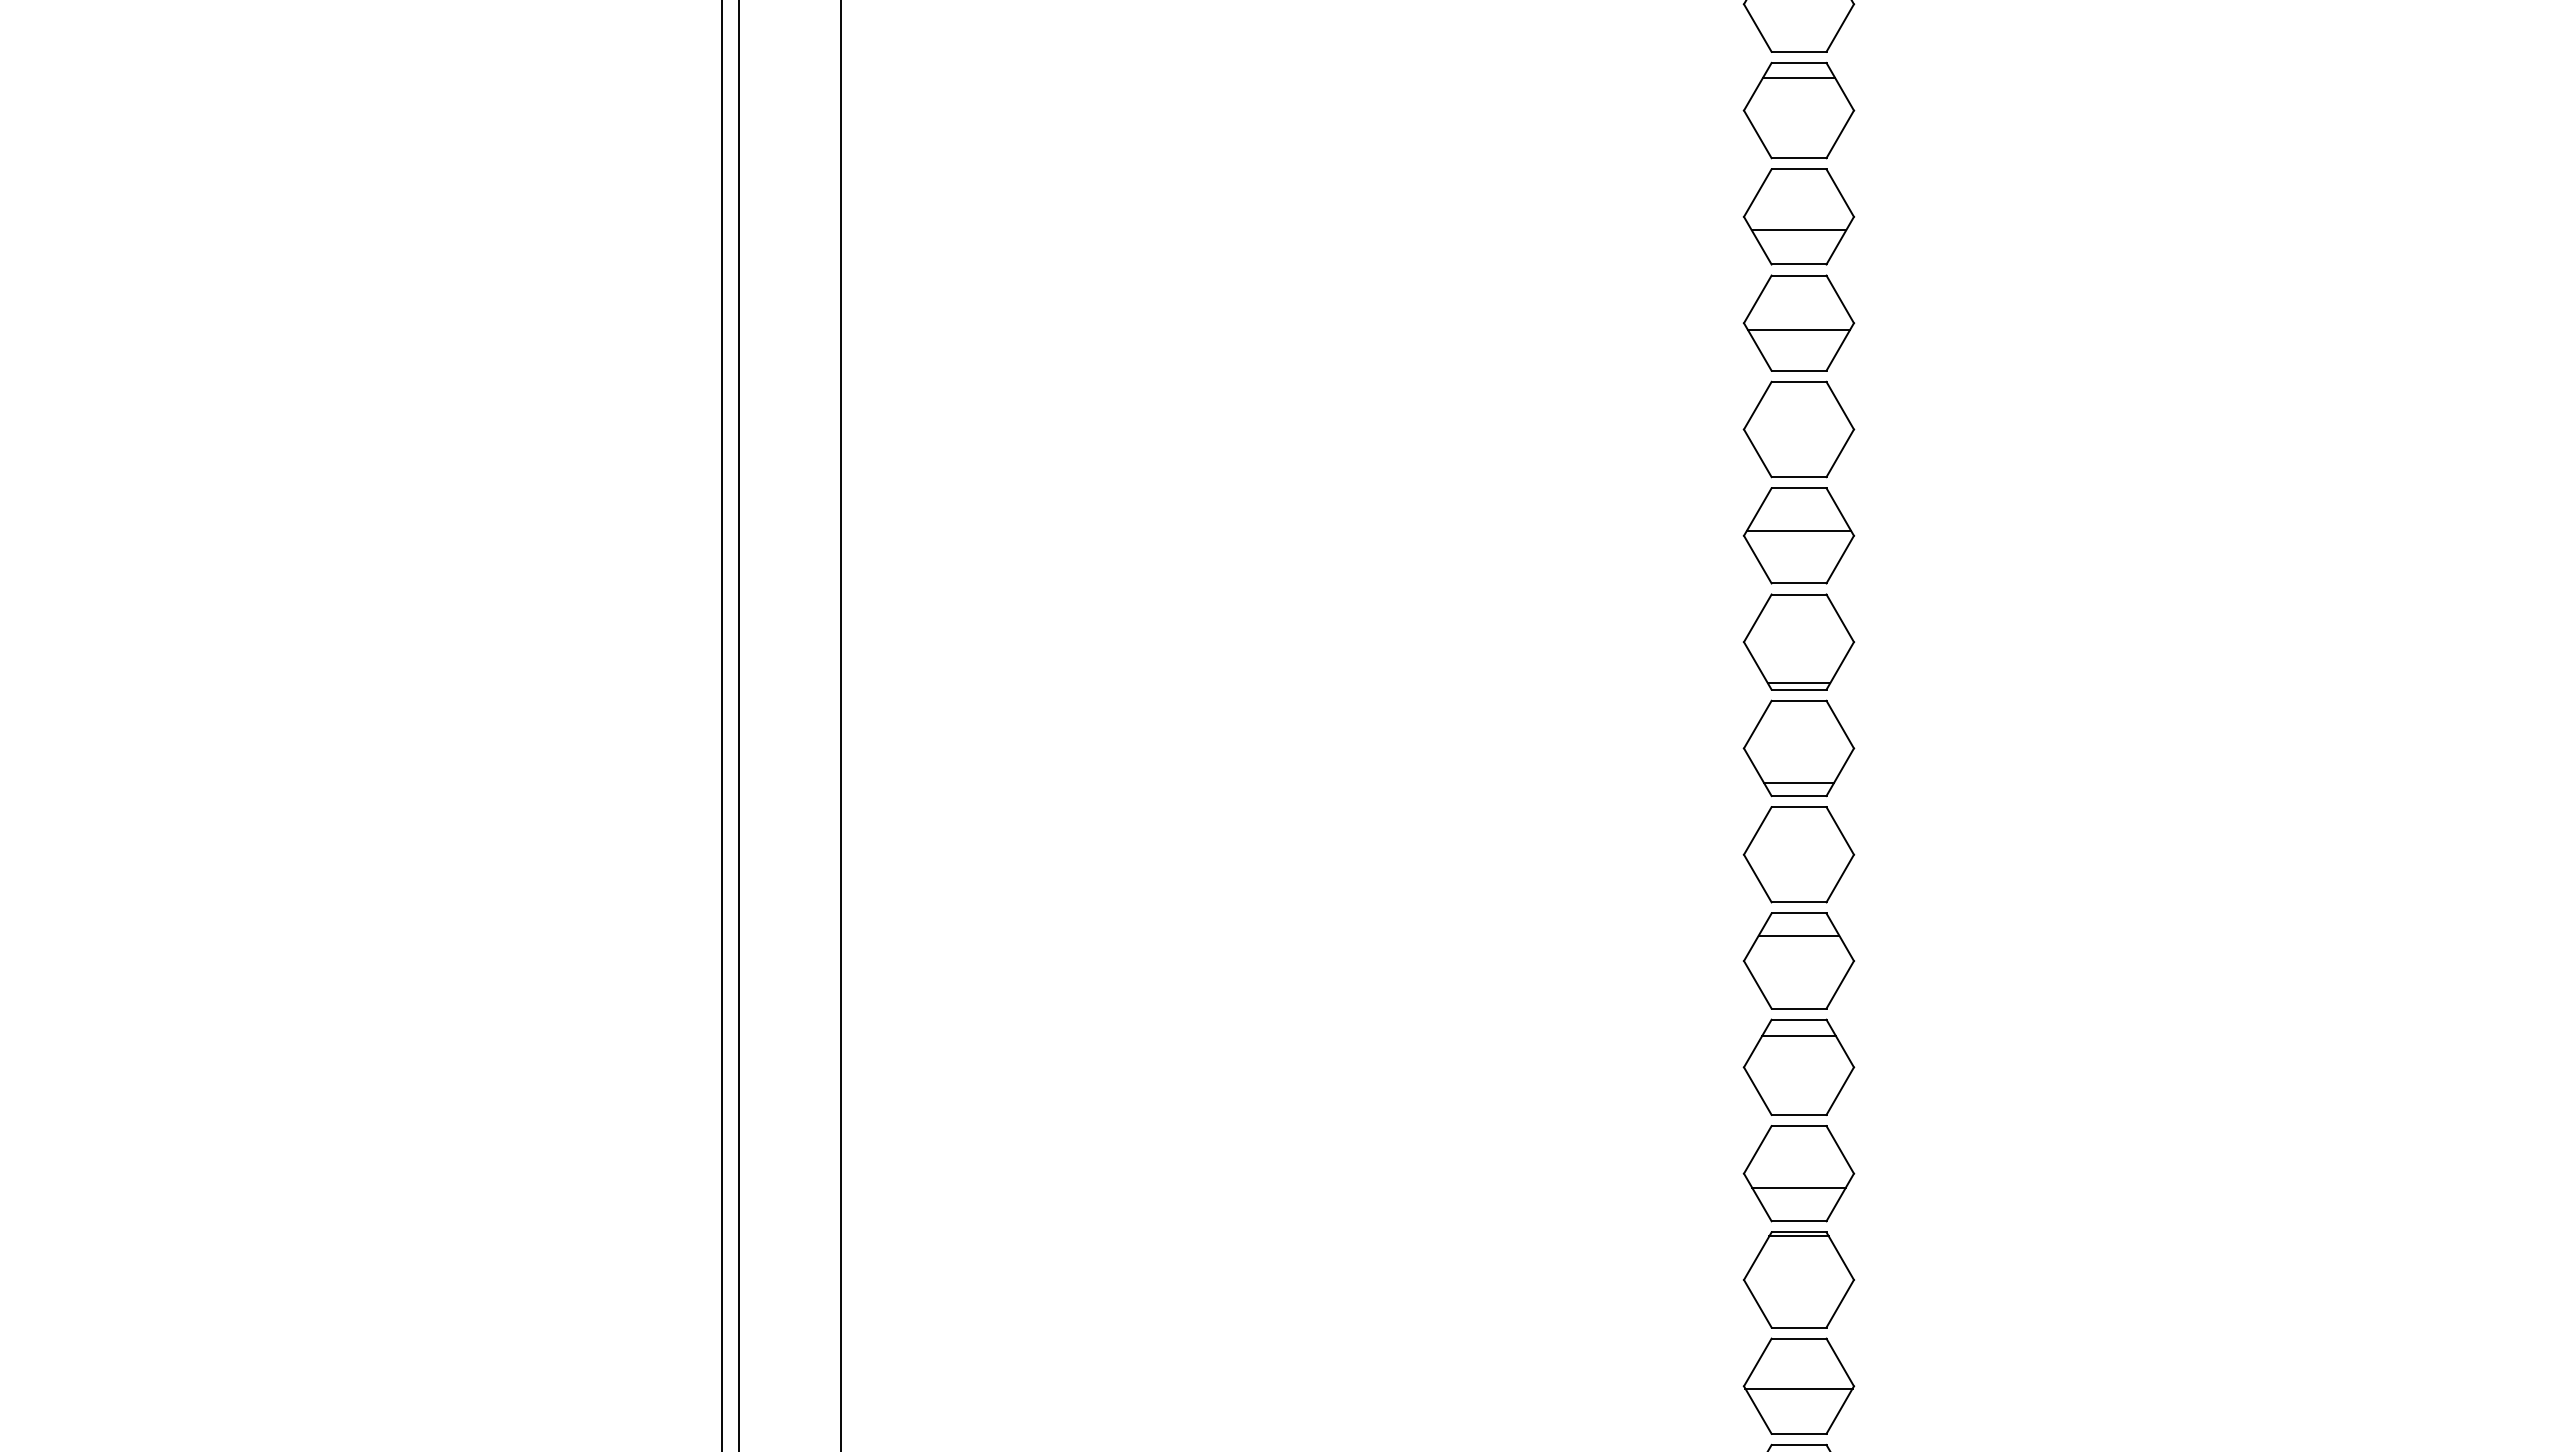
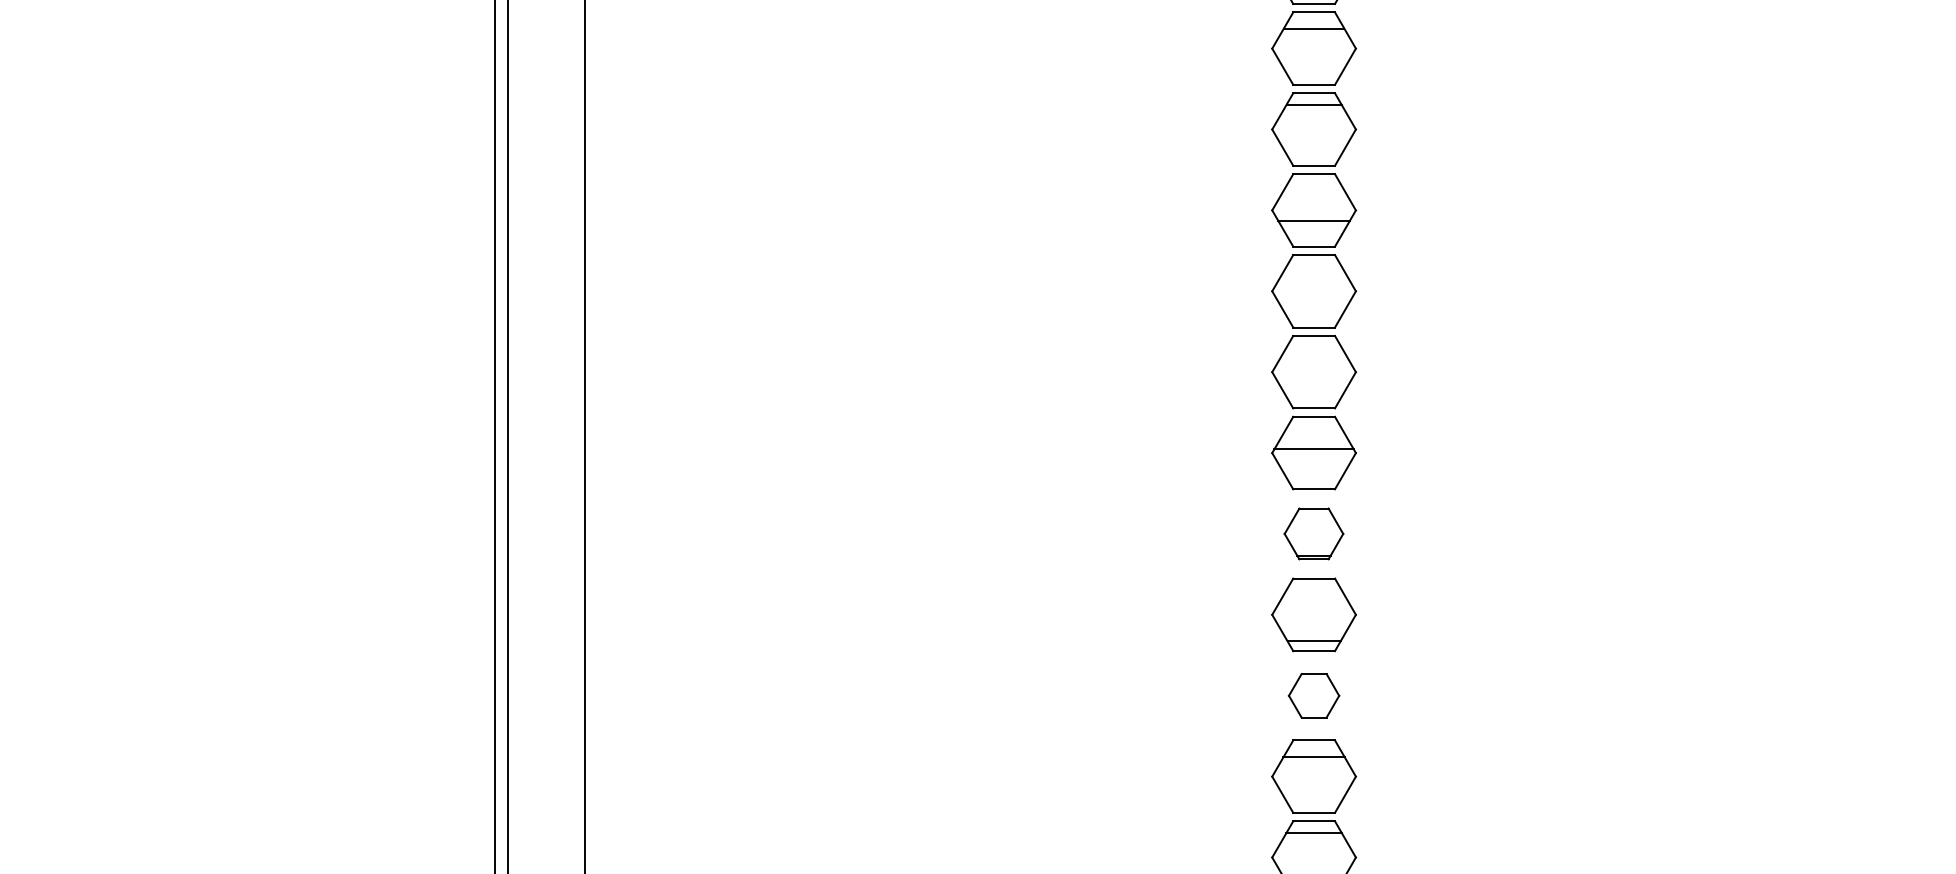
line: (1798, 330) -> (1313, 296), removed
part: (1798, 641) -> (1313, 533), size x0.7
part: (1798, 854) -> (1313, 695), size x0.6

